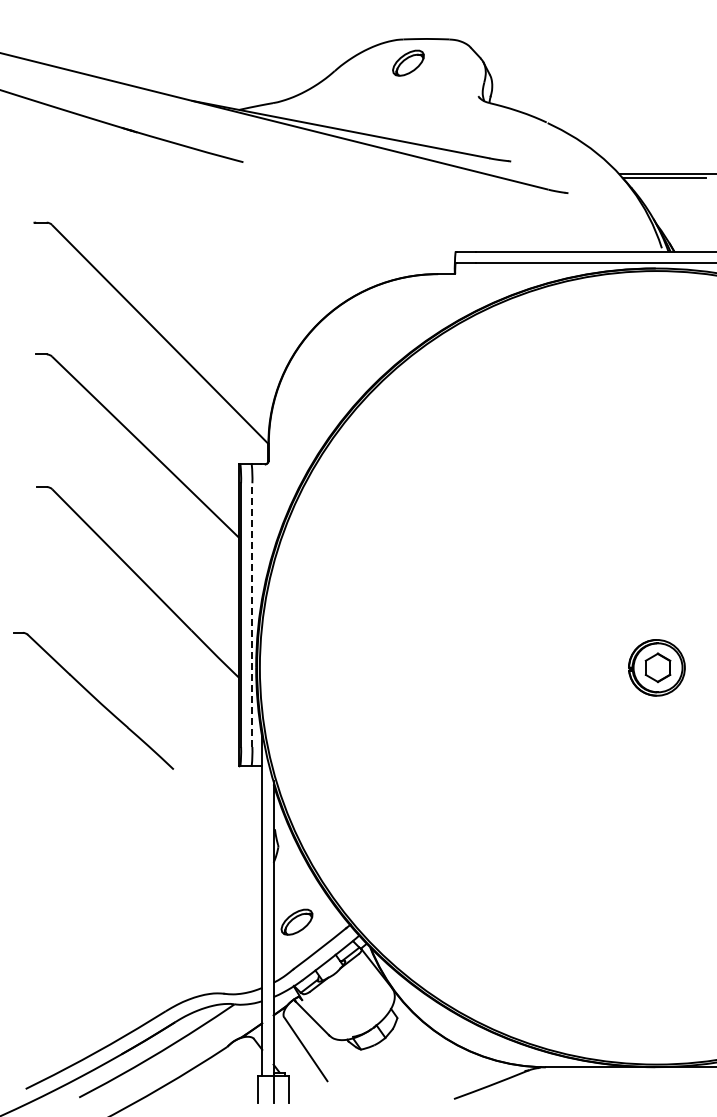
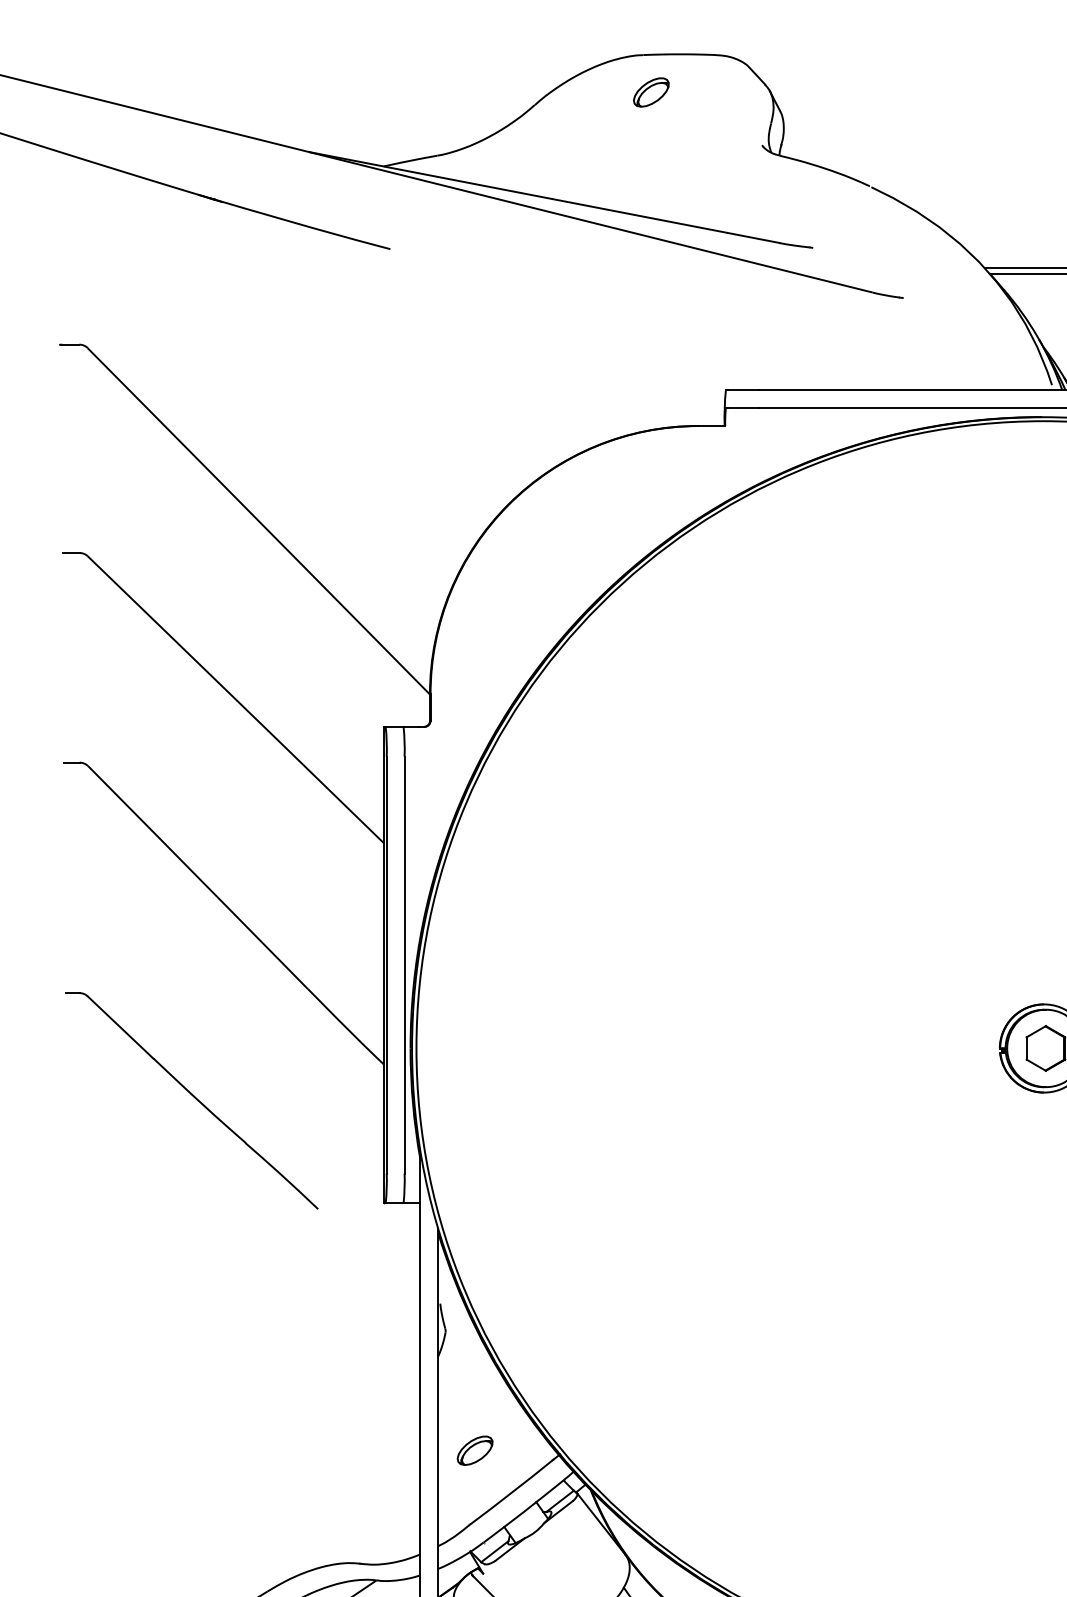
part: (408, 62) -> (651, 91), size x0.71
line: (252, 615) -> (404, 965), dashed -> solid
part: (93, 700) -> (191, 1100), moved
part: (296, 922) -> (474, 1451), size x0.71

